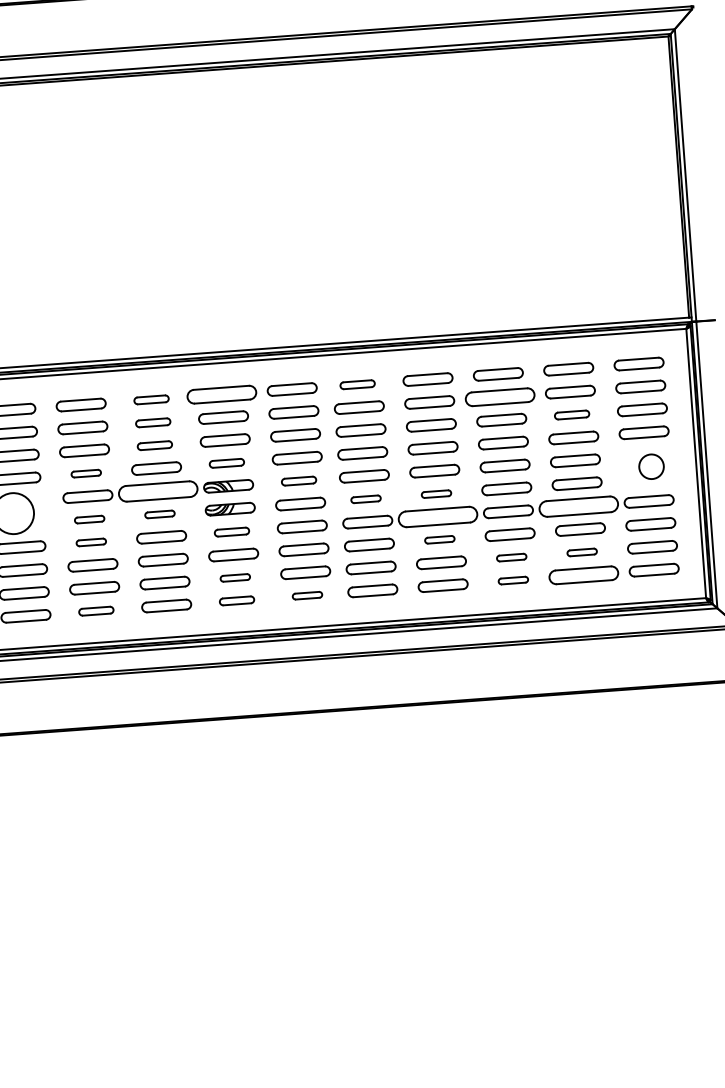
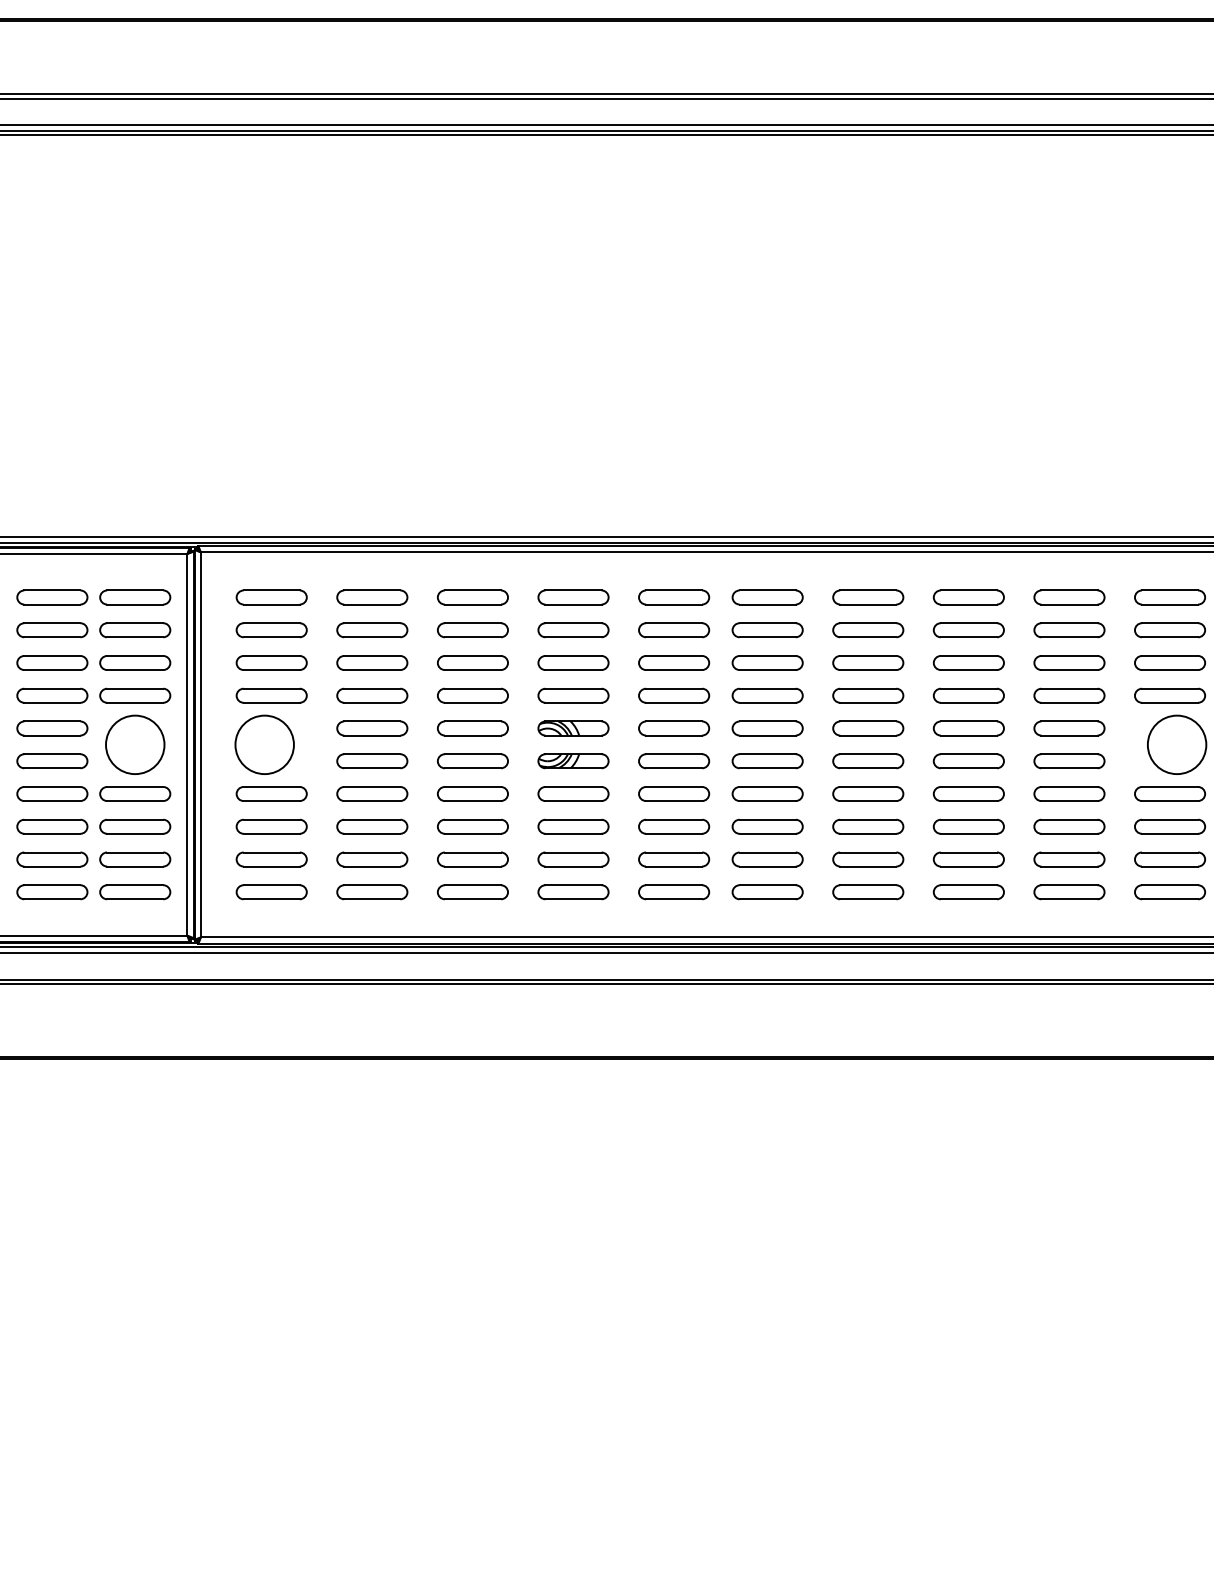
part: (357, 384) -> (767, 597), size x1.43
part: (221, 394) -> (573, 597), size x0.71
part: (499, 397) -> (968, 630), size x0.71
part: (151, 399) -> (472, 597), size x1.43
part: (572, 414) -> (1069, 662), size x1.43
part: (152, 422) -> (472, 630), size x1.43
part: (154, 445) -> (472, 662), size x1.43
part: (226, 463) -> (573, 695), size x1.43
circle: (651, 466) -> (1176, 744), size x1.67
part: (86, 473) -> (372, 695), size x1.67
part: (299, 481) -> (674, 728), size x1.43
part: (157, 491) -> (472, 728), size x0.62
part: (436, 494) -> (868, 761), size x1.67
part: (365, 499) -> (767, 761), size x1.67
part: (578, 506) -> (1069, 793), size x0.62
part: (159, 514) -> (472, 761), size x1.67
part: (438, 516) -> (868, 793), size x0.62
part: (89, 519) -> (372, 761), size x1.67
part: (231, 531) -> (573, 793), size x1.43
part: (439, 539) -> (868, 826), size x1.67
part: (91, 542) -> (372, 793), size x1.67
part: (582, 552) -> (1069, 859), size x1.67
part: (511, 557) -> (968, 859), size x1.67
part: (583, 575) -> (1069, 892), size x0.71
part: (235, 577) -> (573, 859), size x1.67
part: (513, 580) -> (968, 892), size x1.67
part: (307, 595) -> (674, 892), size x1.67
part: (237, 601) -> (573, 892), size x1.43
part: (96, 611) -> (372, 892), size x1.43

